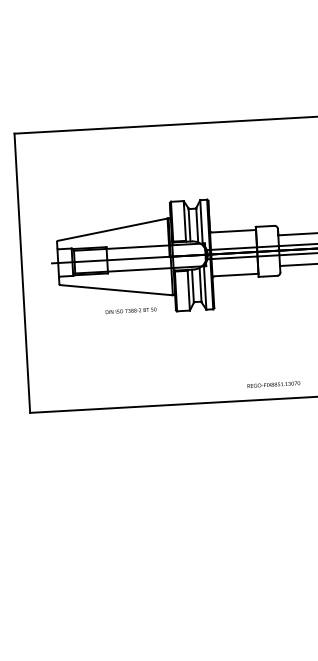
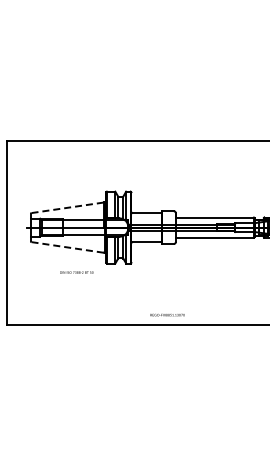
line: (112, 229) -> (67, 207), solid -> dashed
line: (115, 290) -> (67, 247), solid -> dashed
text: (130, 310) -> (76, 272), moved

